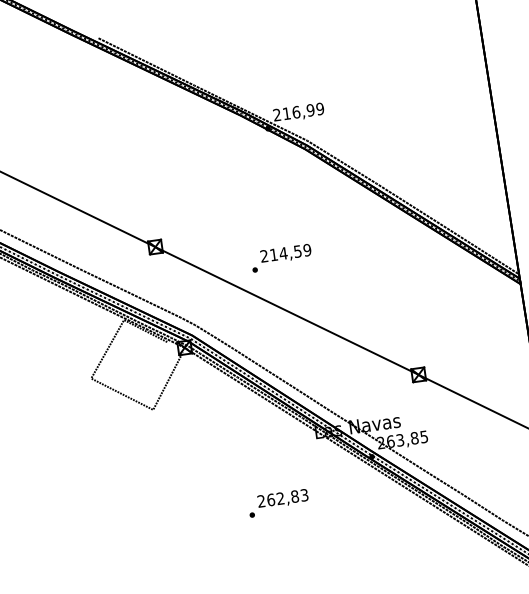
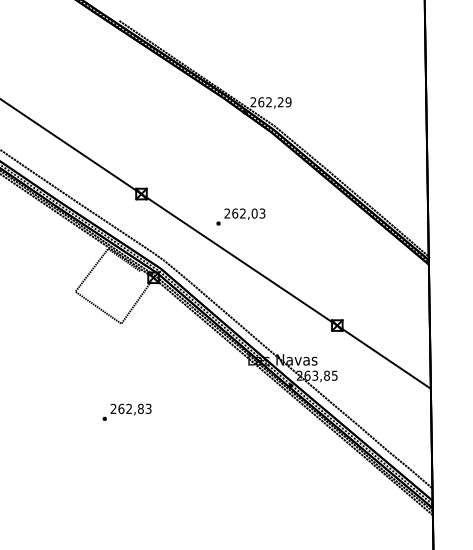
text: (298, 112) -> (270, 102), 216,99 -> 262,29
text: (290, 252) -> (248, 213), 214,59 -> 262,03
text: (277, 502) -> (126, 411), moved

